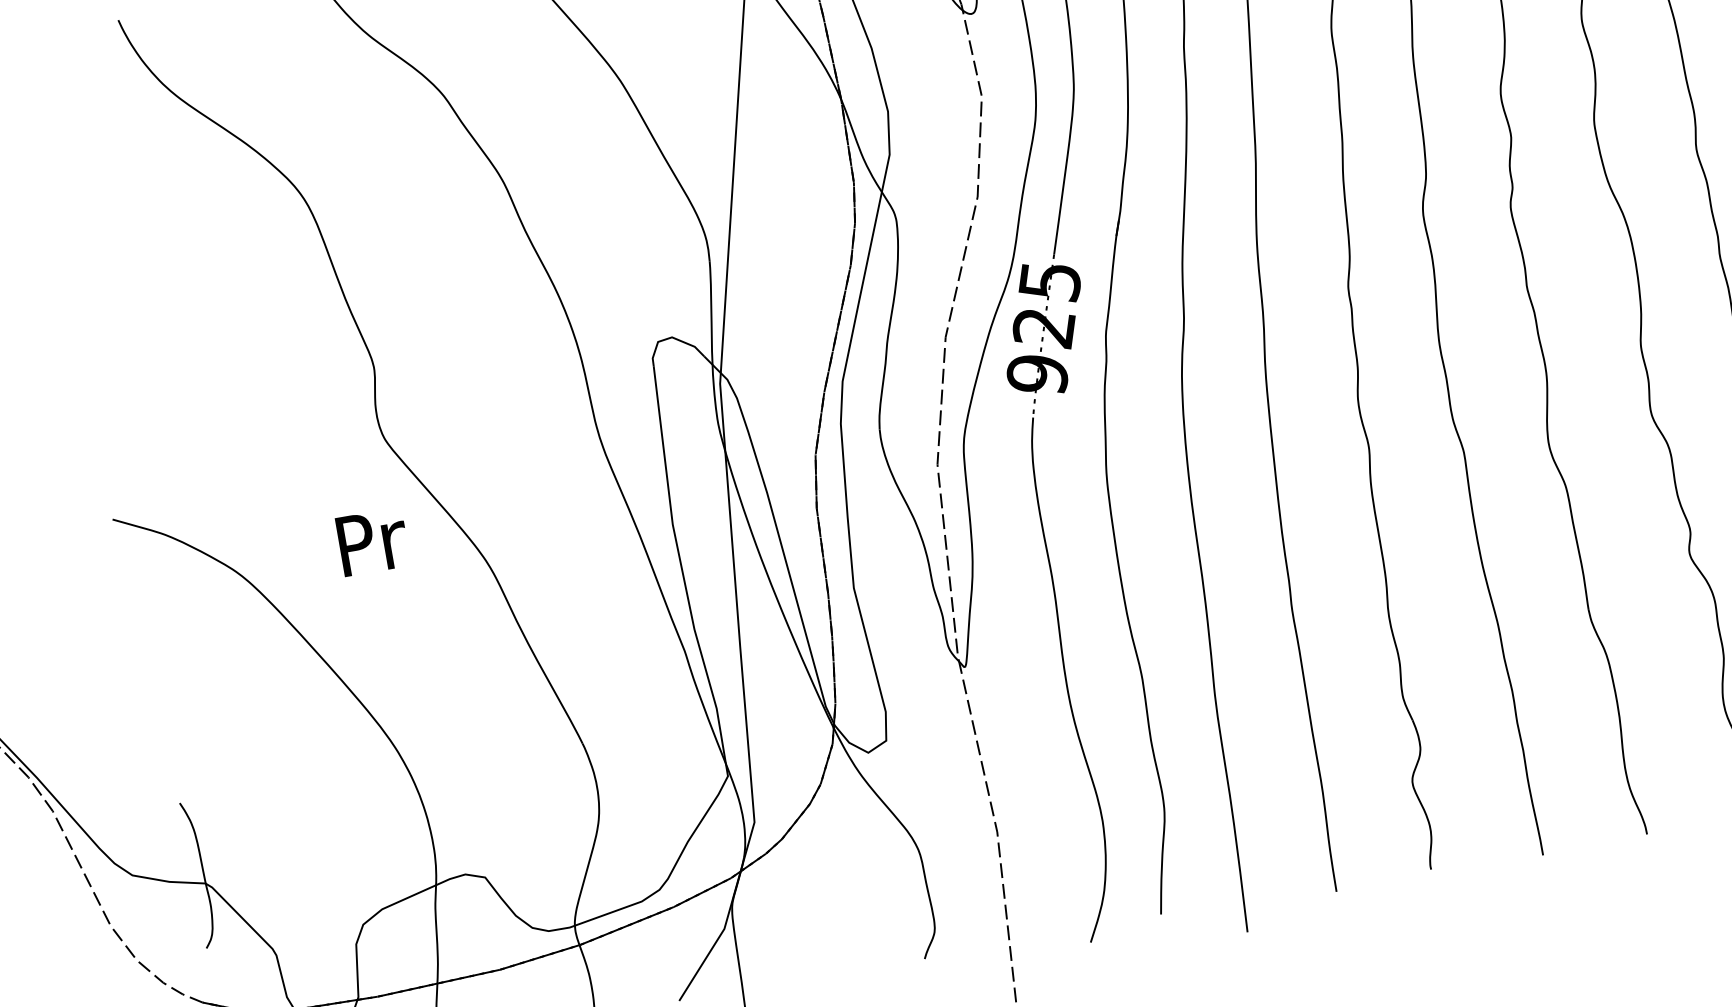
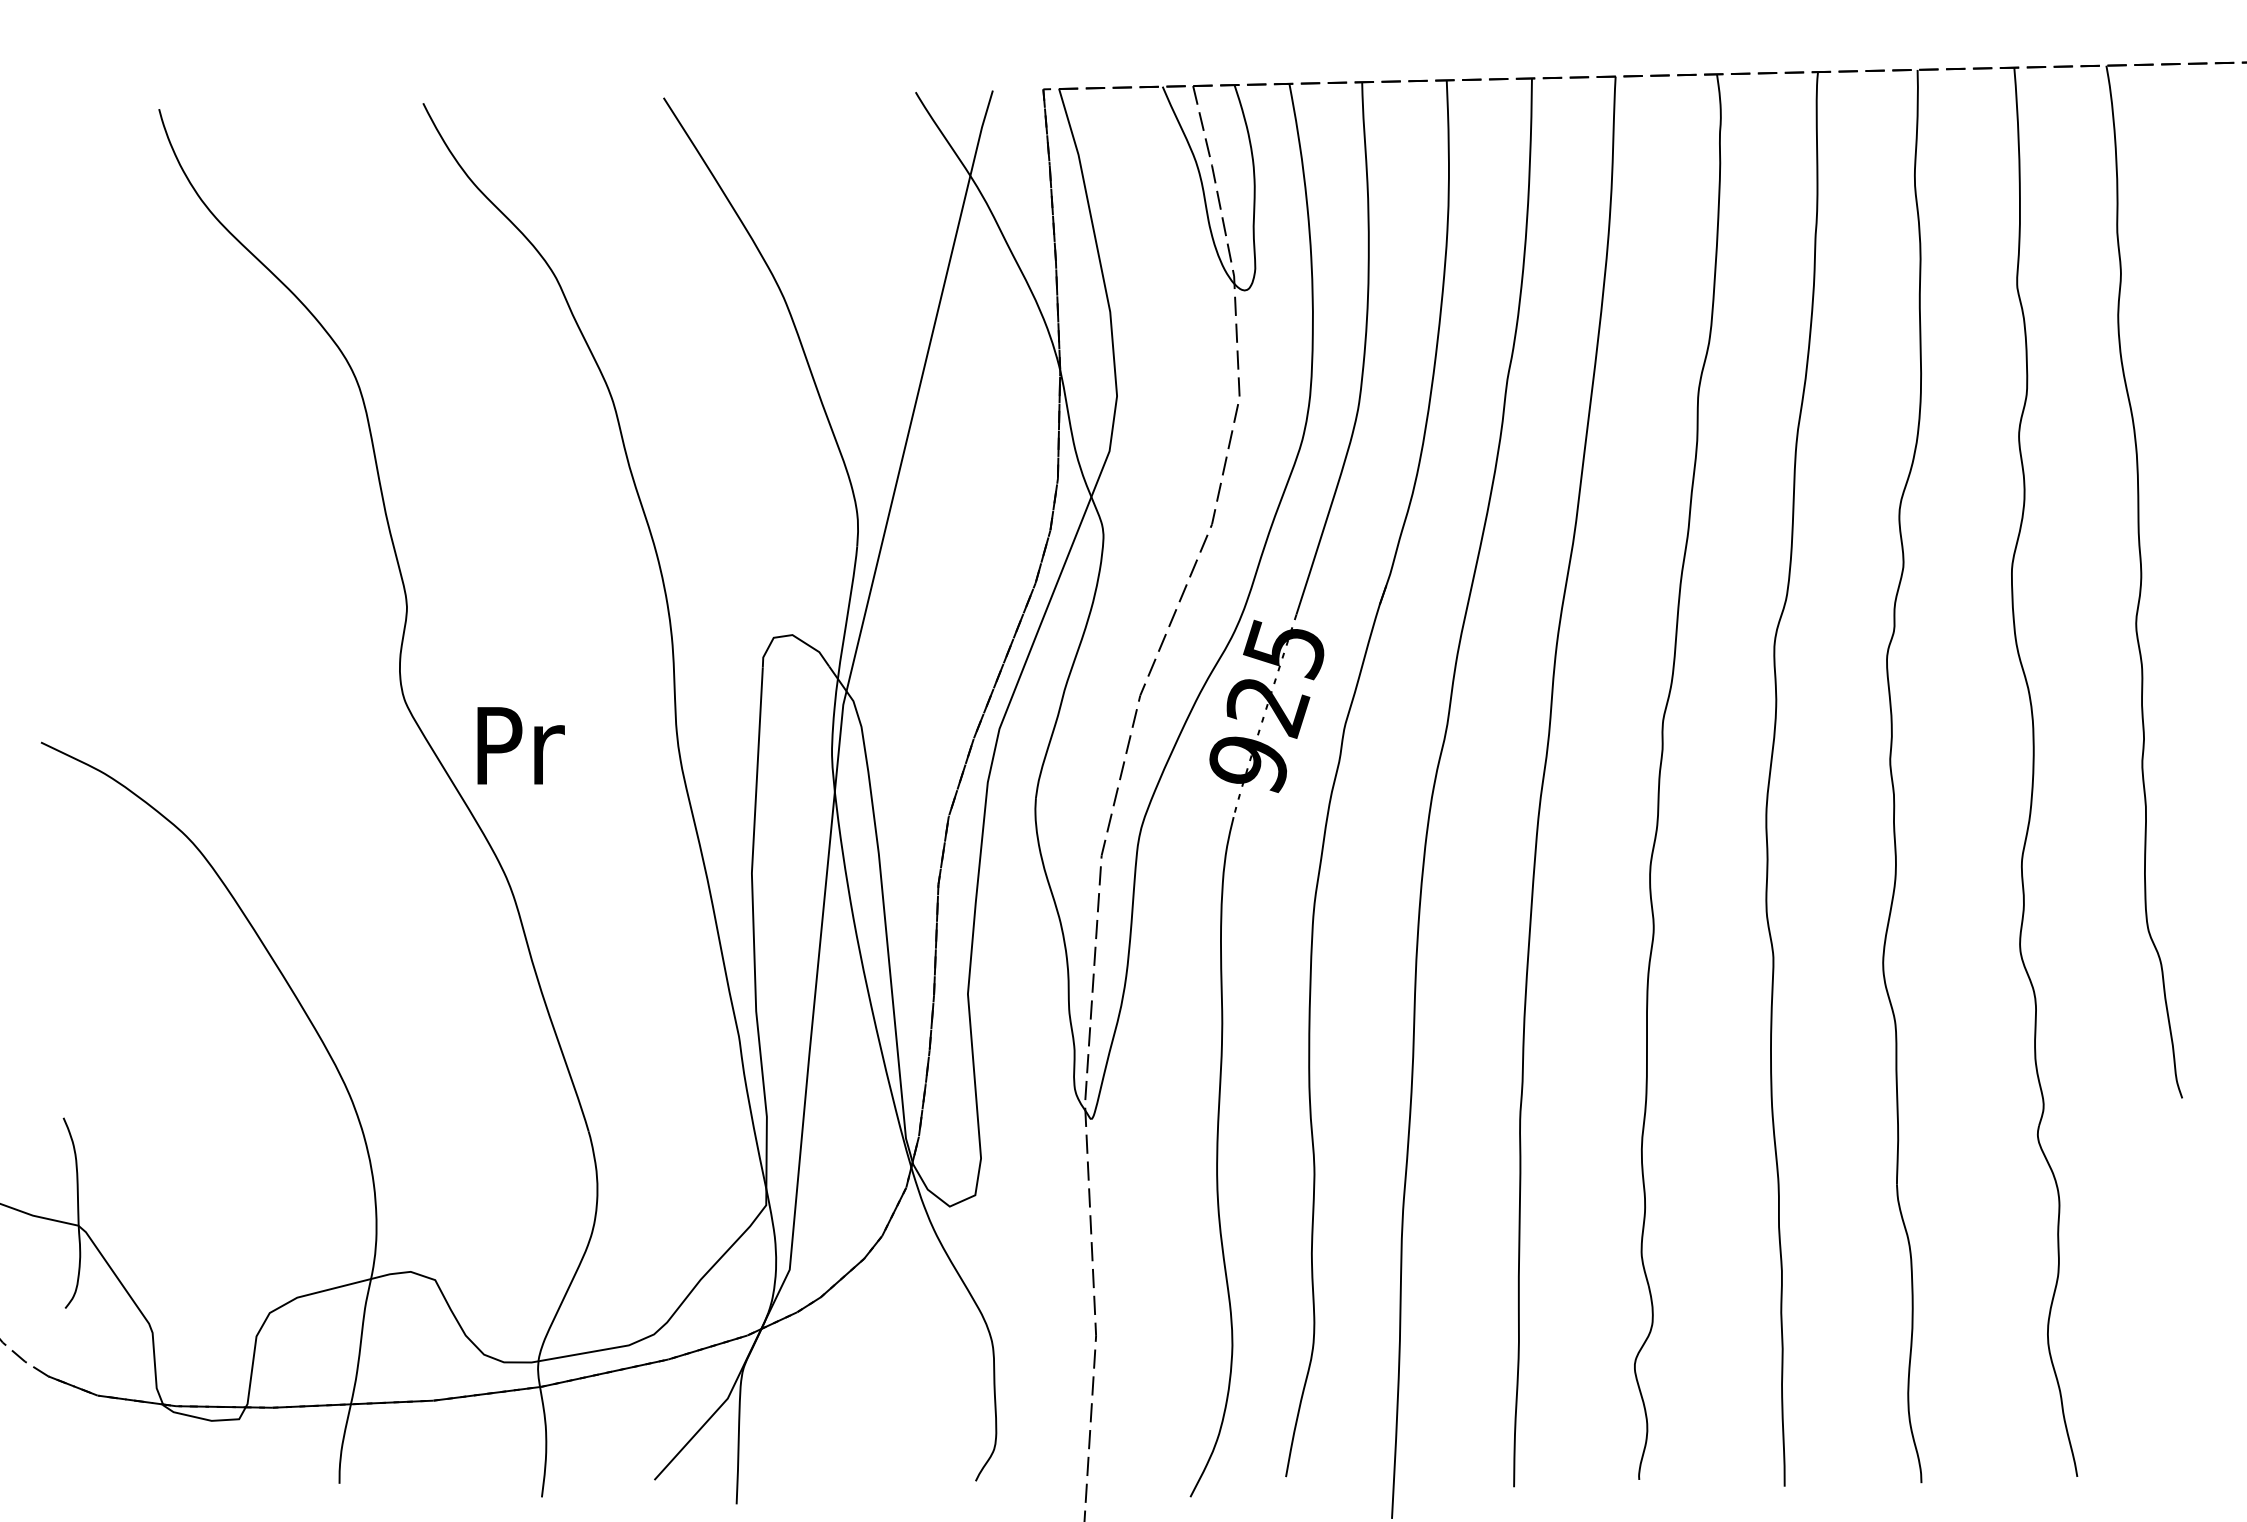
text: (372, 541) -> (520, 745), moved

